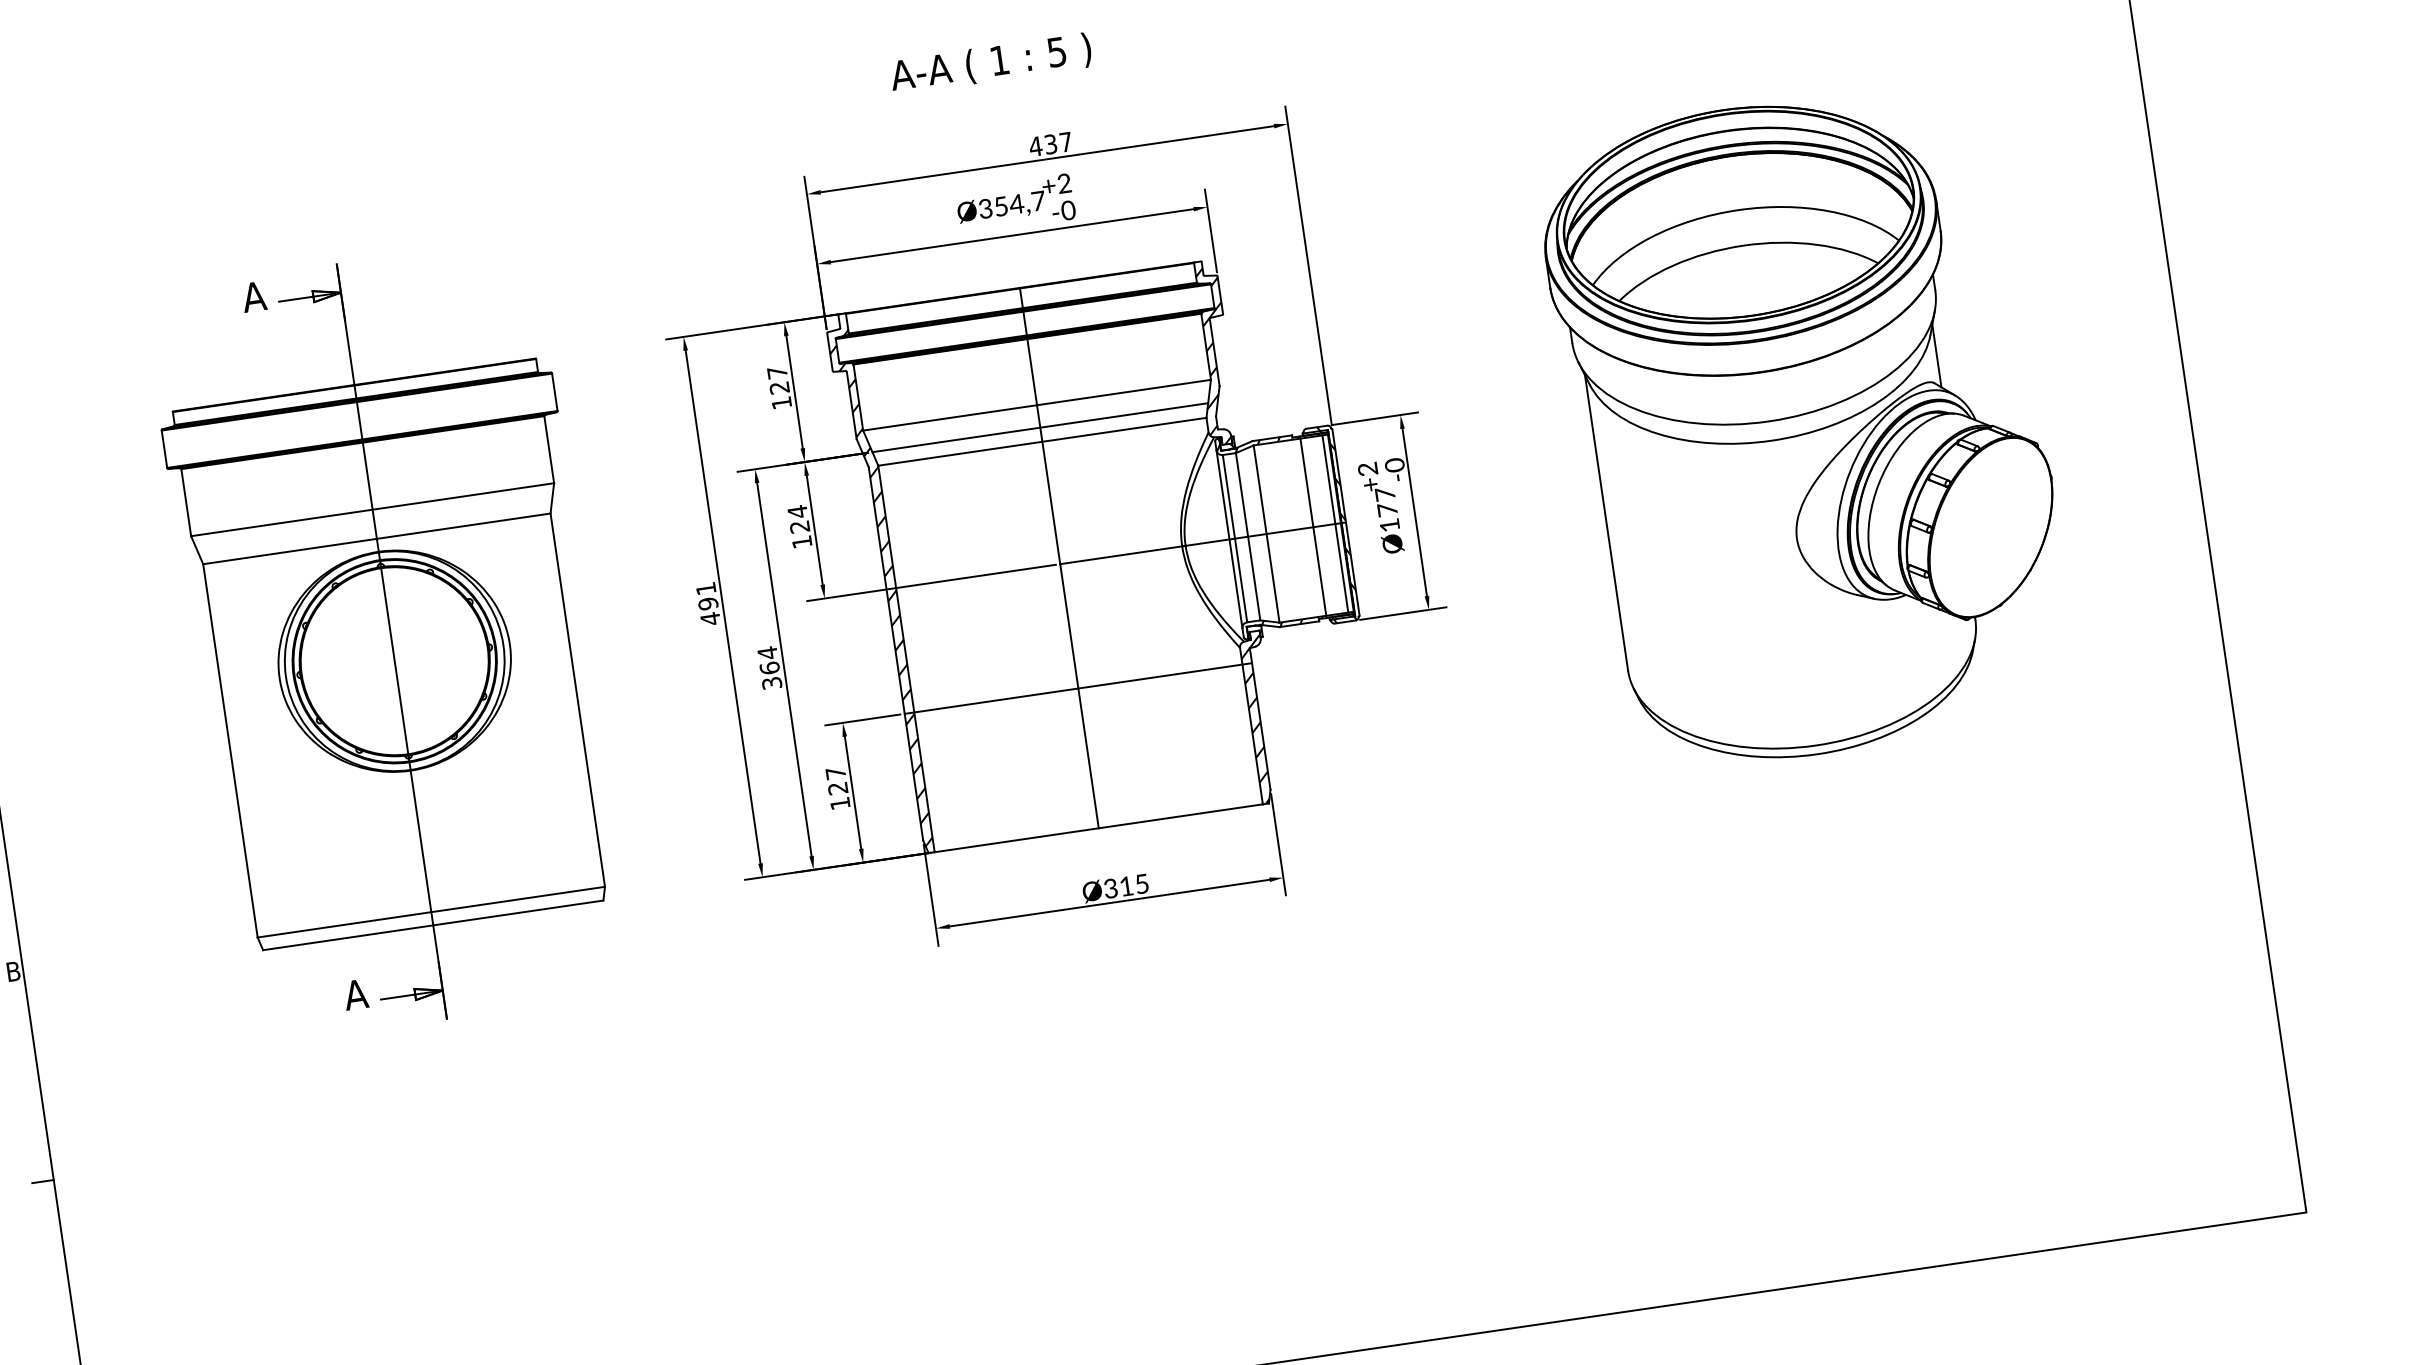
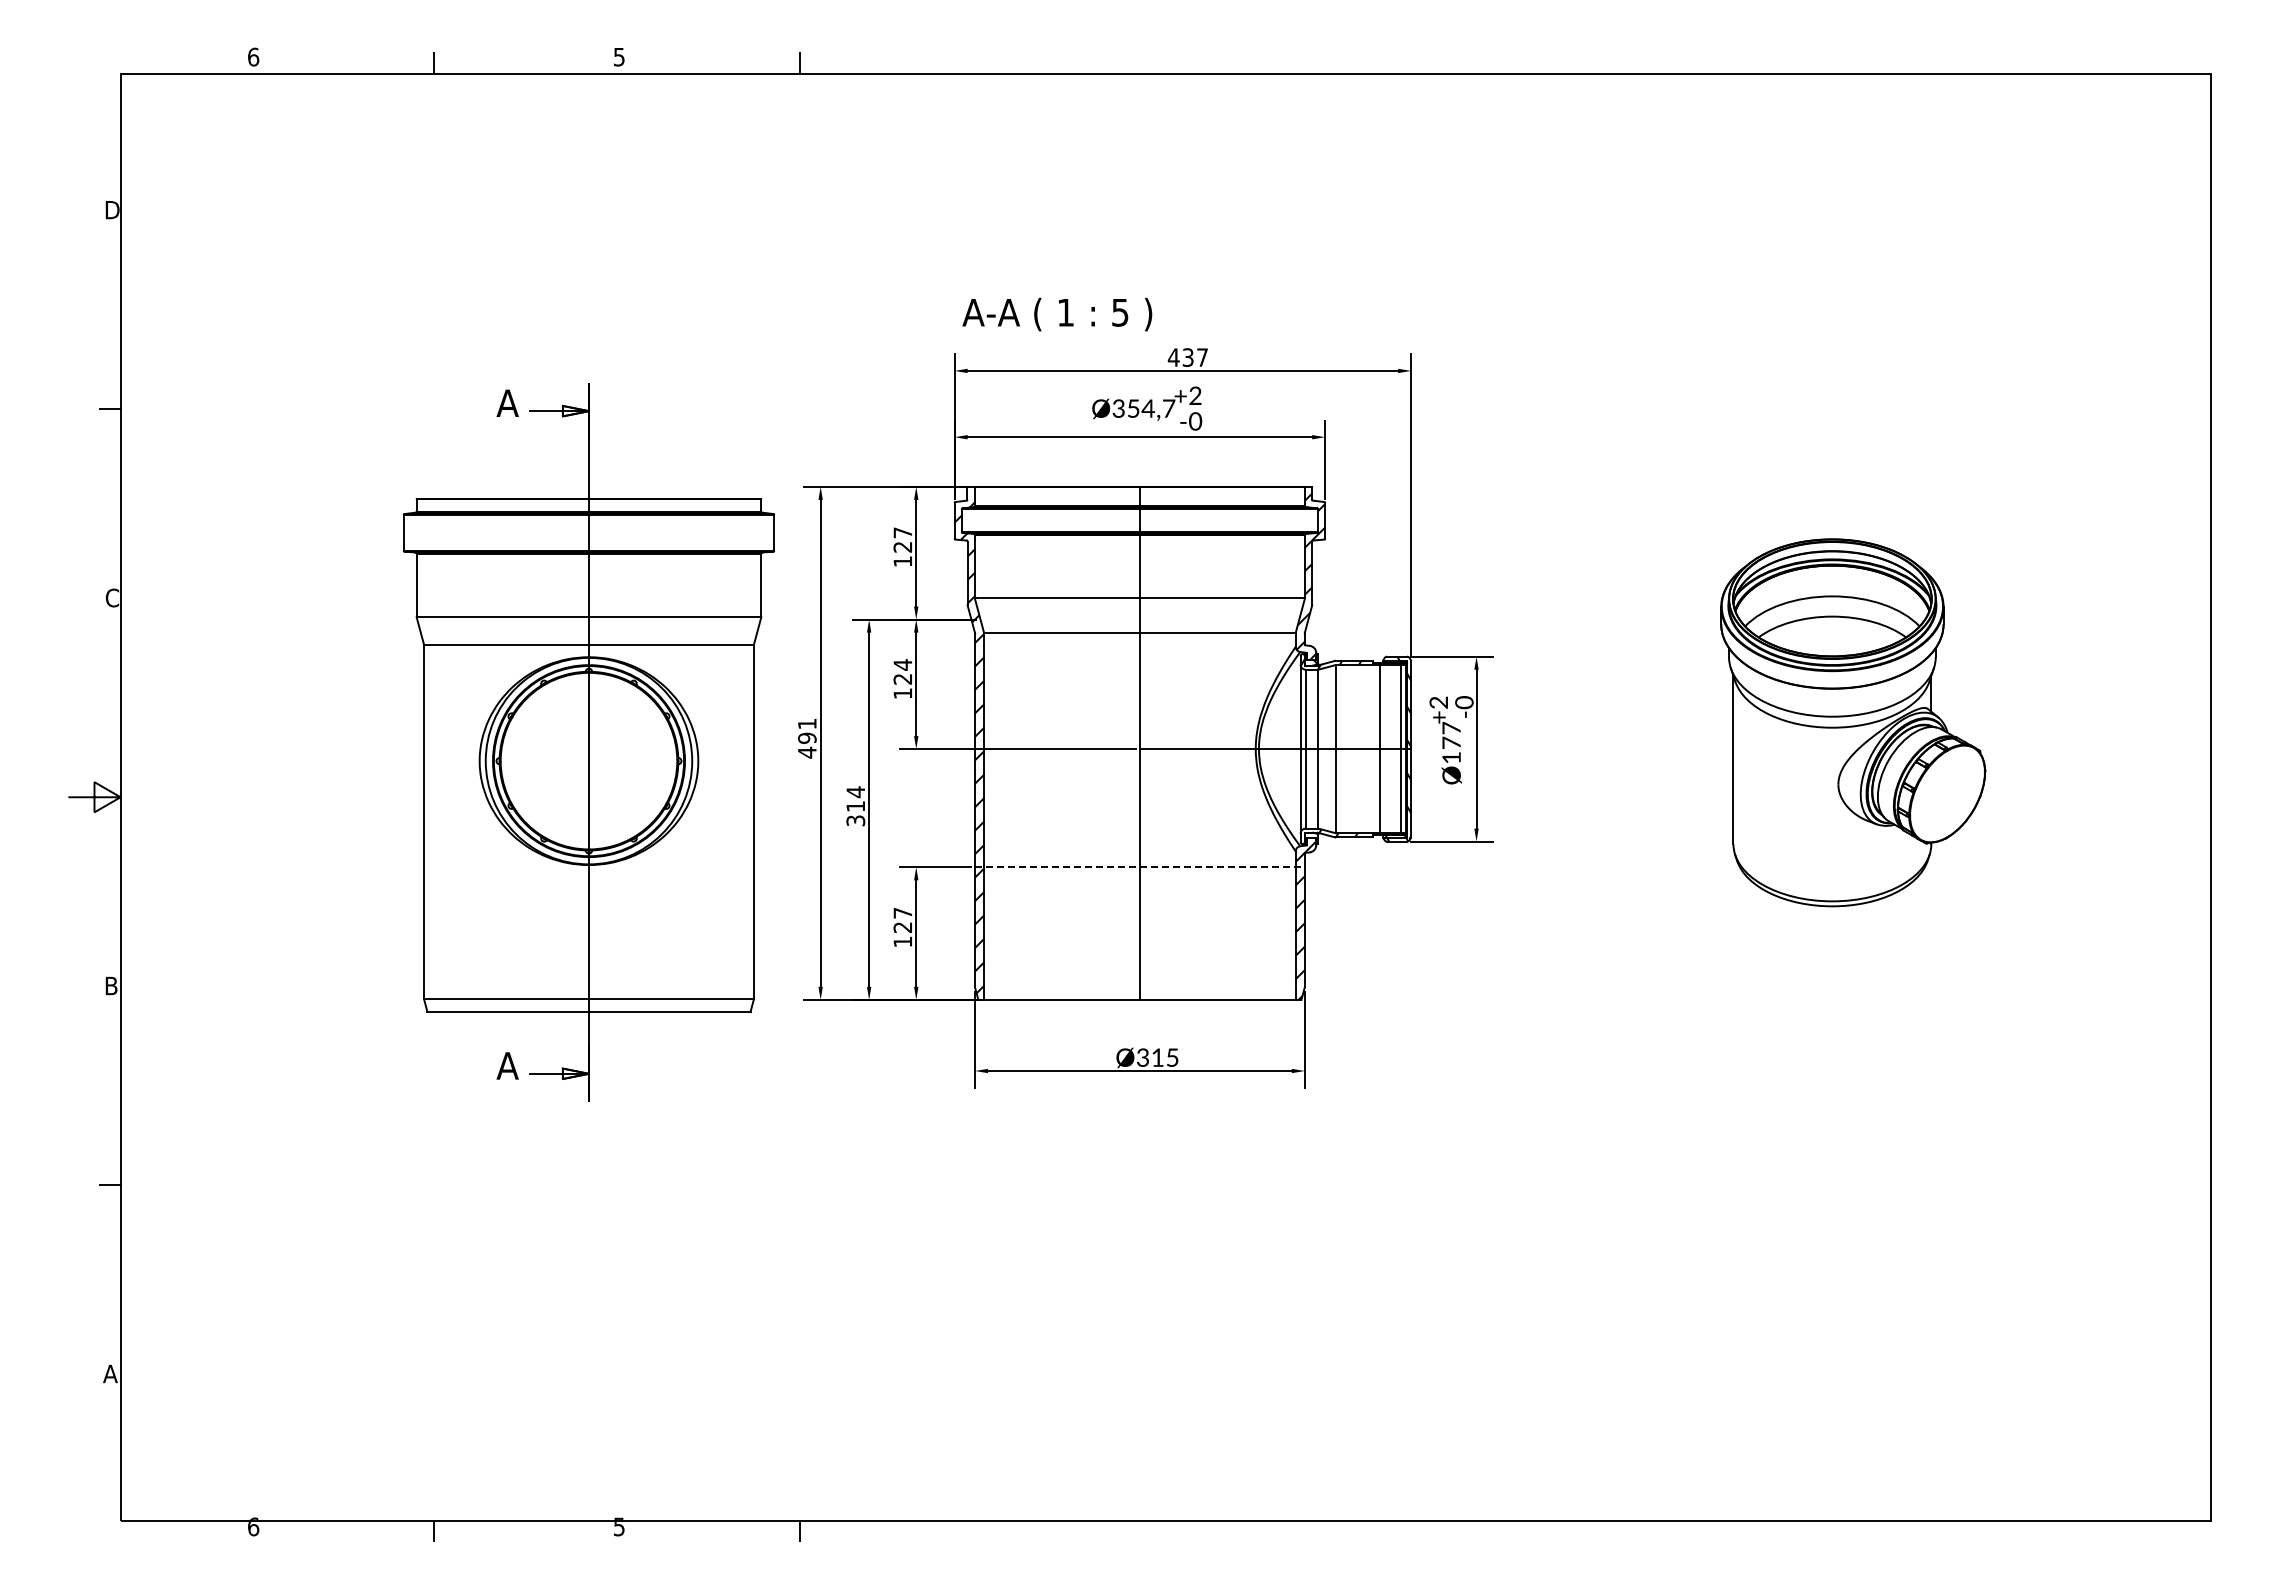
text: (991, 63) -> (1057, 314), moved
part: (1807, 426) -> (1853, 722), size x0.6
line: (1039, 427) -> (1139, 619), removed
part: (391, 641) -> (588, 742), moved
text: (769, 667) -> (855, 805), 364 -> 314
line: (1077, 688) -> (1139, 867), solid -> dashed

